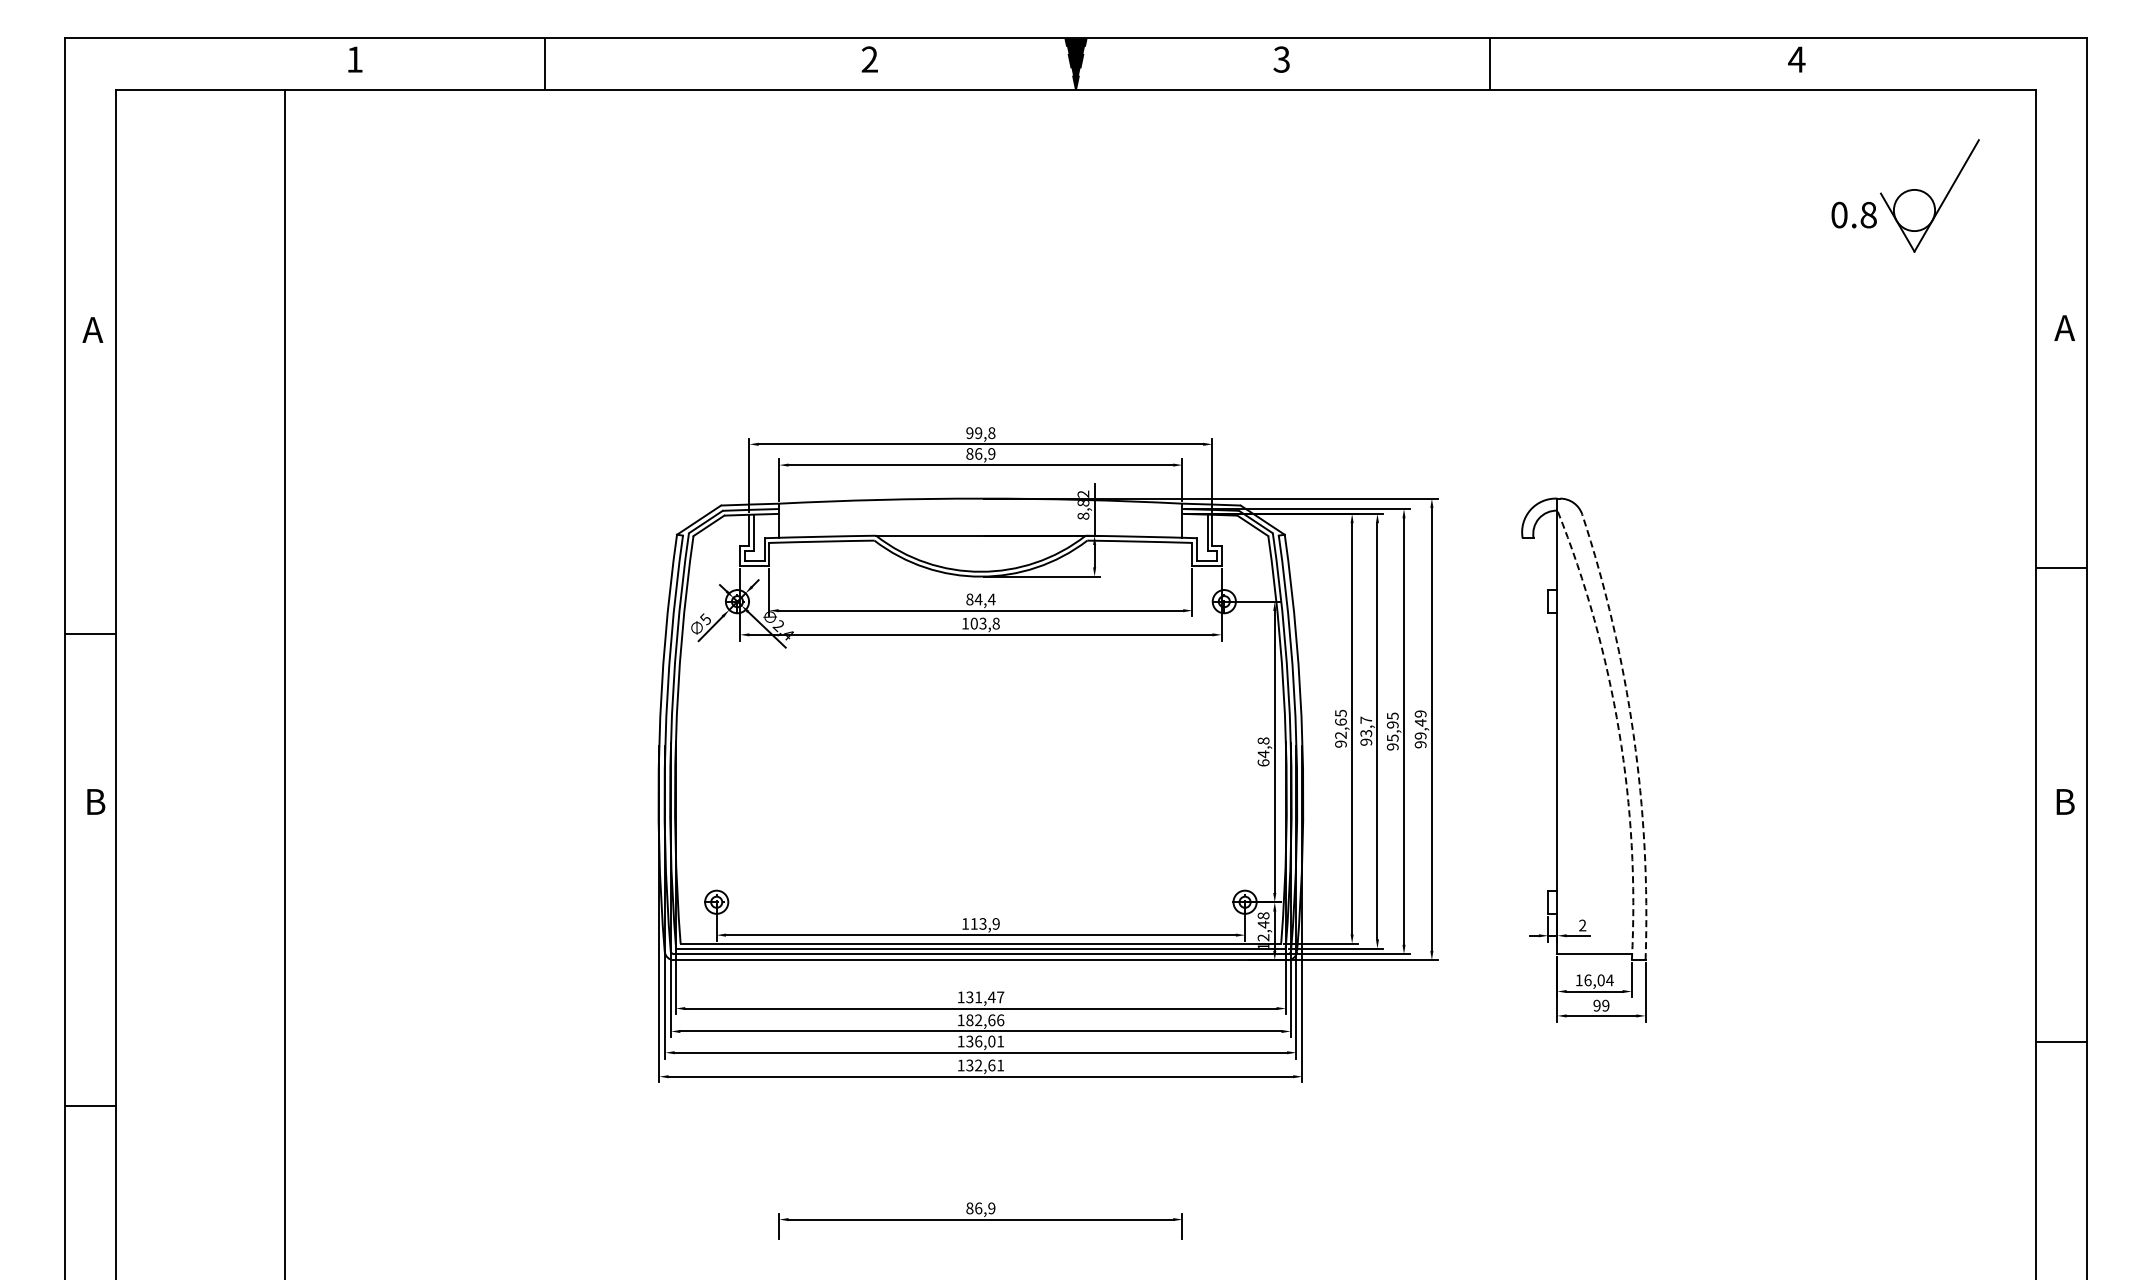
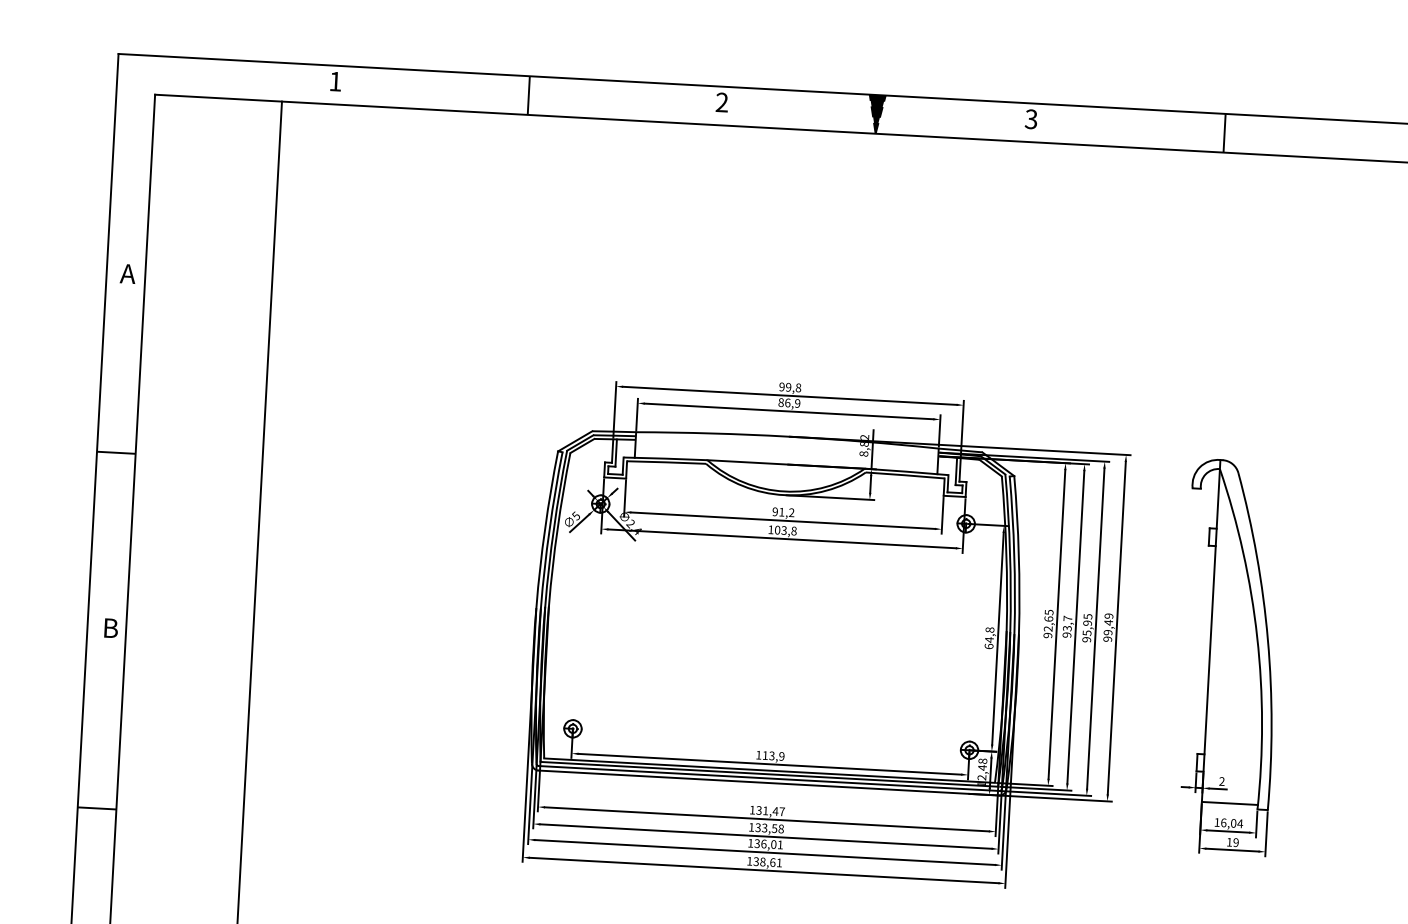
line: (544, 63) -> (528, 95), moved
line: (1490, 63) -> (1224, 132), moved
text: (980, 599) -> (783, 512), 84,4 -> 91,2
line: (90, 634) -> (116, 452), moved
arc: (1619, 731) -> (1257, 637), dashed -> solid
arc: (1633, 734) -> (1267, 640), dashed -> solid
text: (1596, 1005) -> (1229, 842), 99 -> 19
text: (985, 1020) -> (769, 828), 182,66 -> 133,58
text: (978, 1065) -> (762, 862), 132,61 -> 138,61
line: (90, 1106) -> (97, 808), moved

